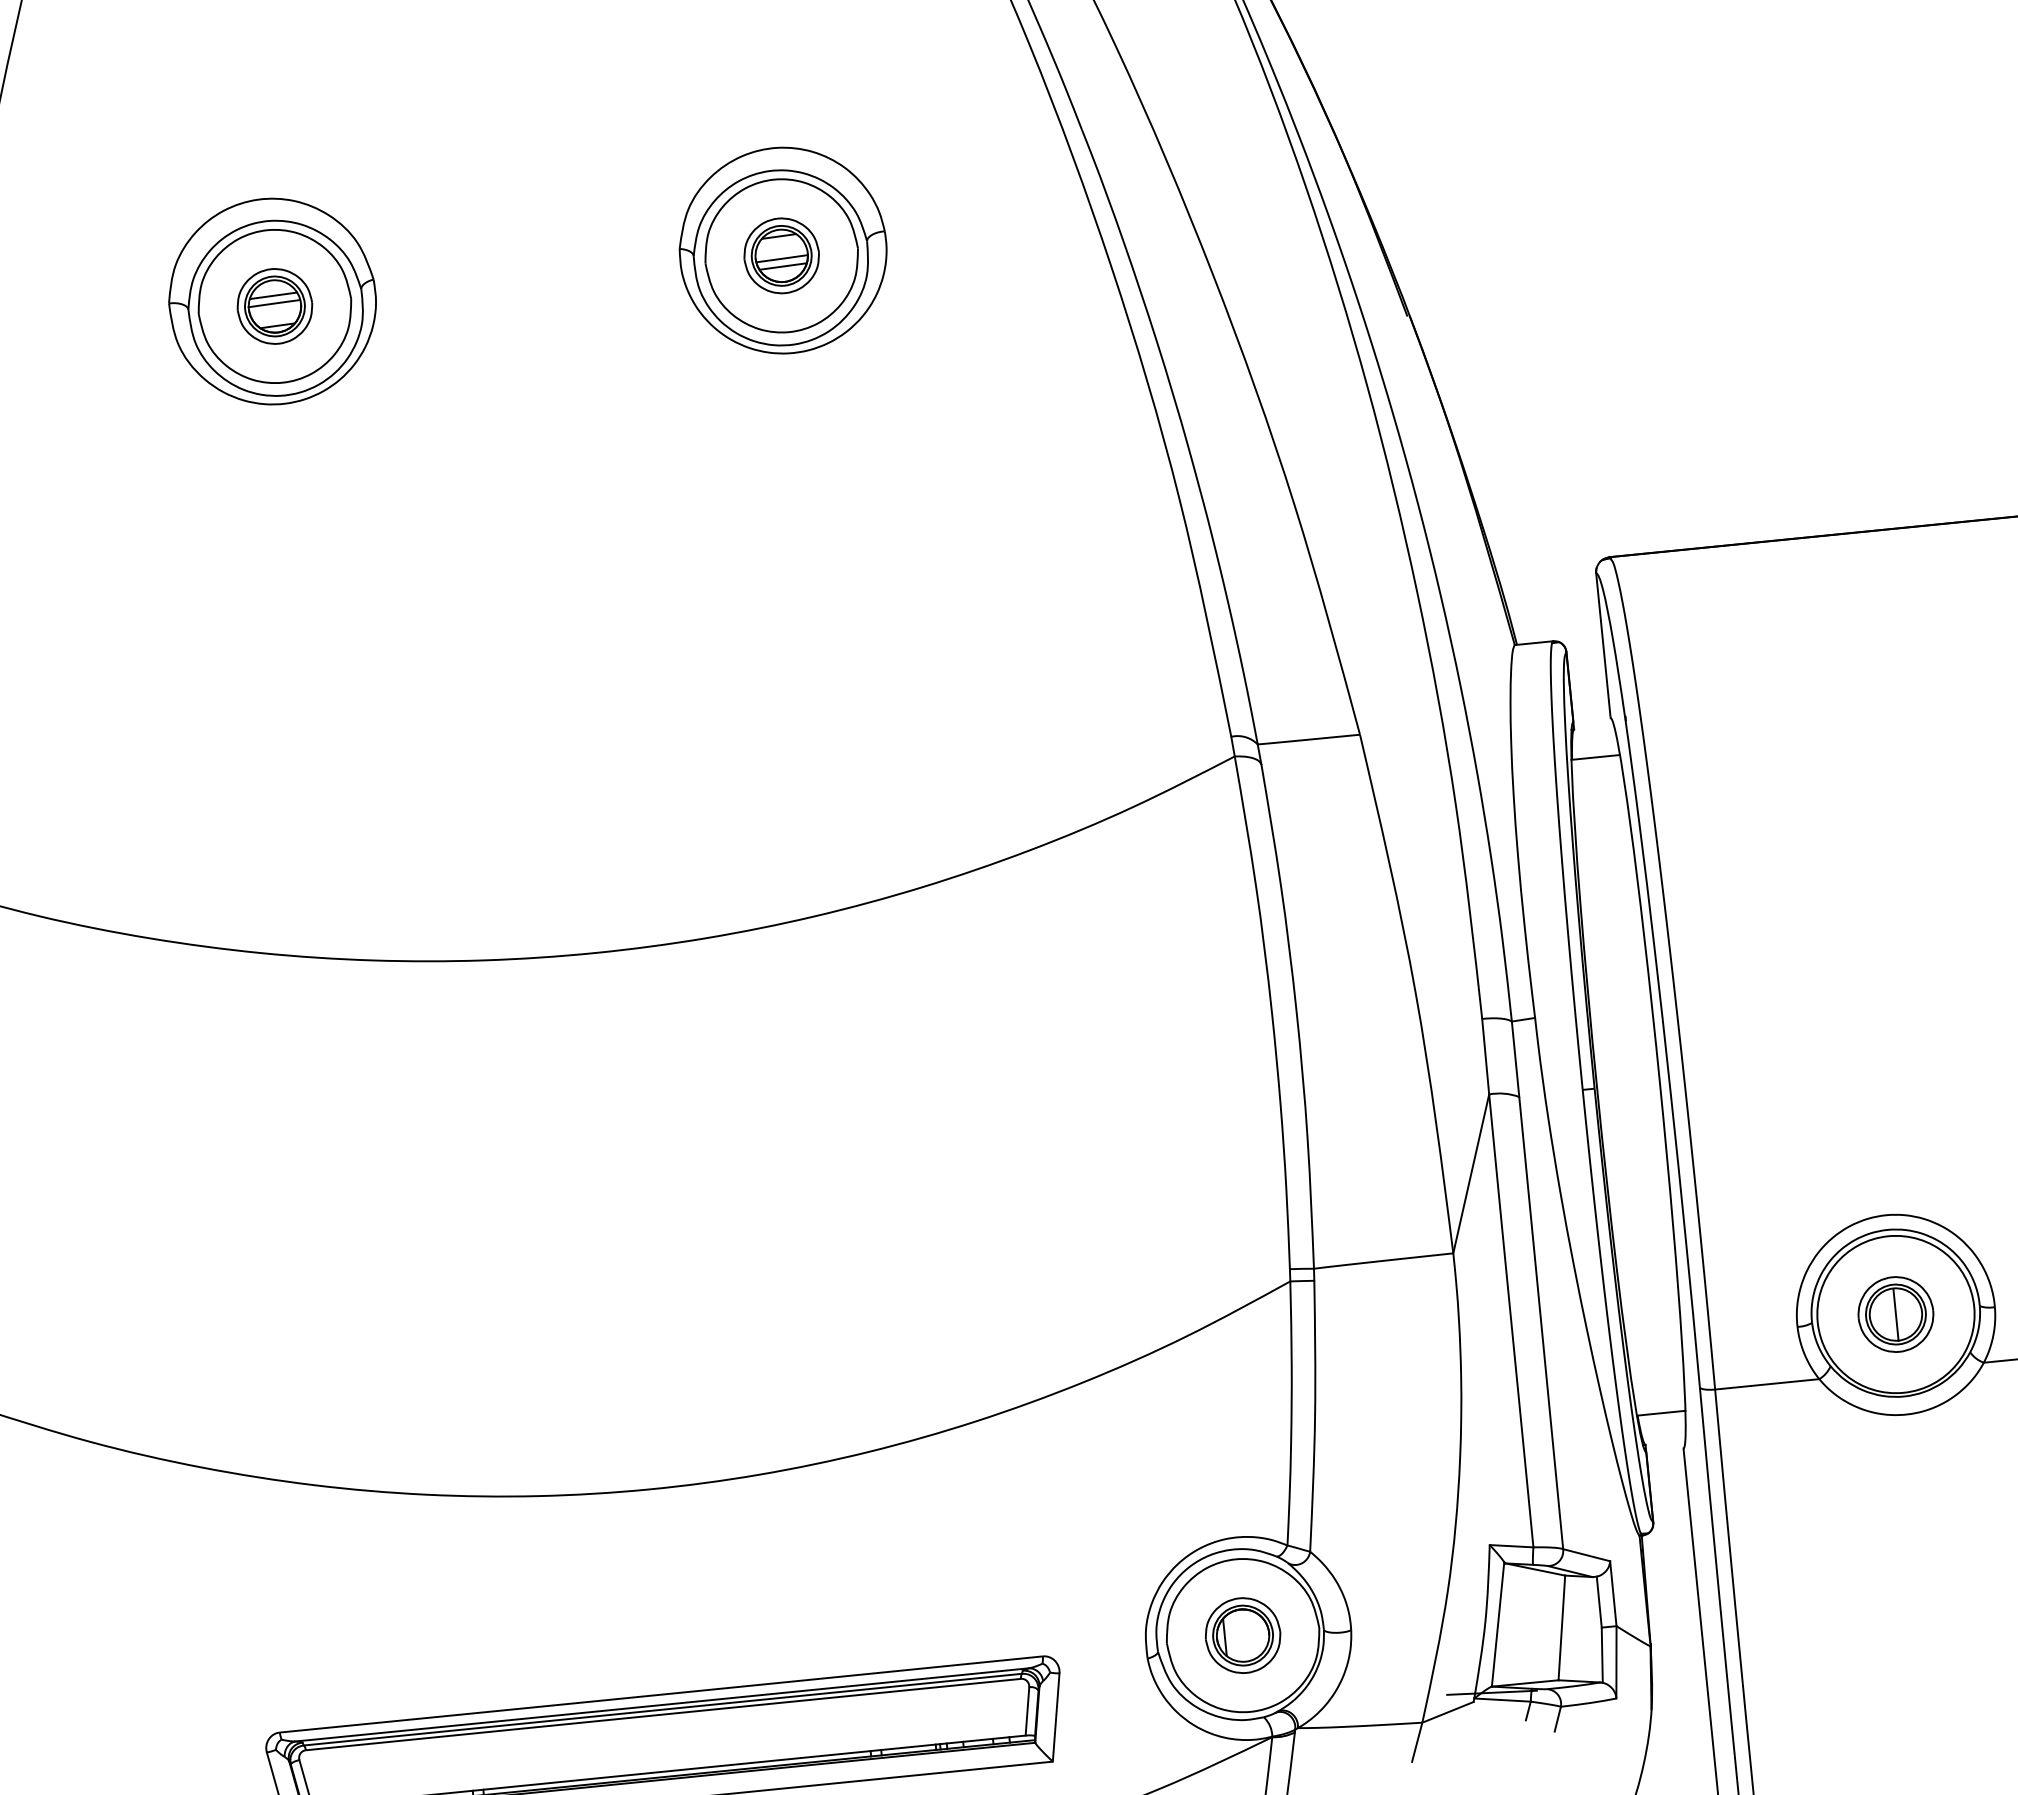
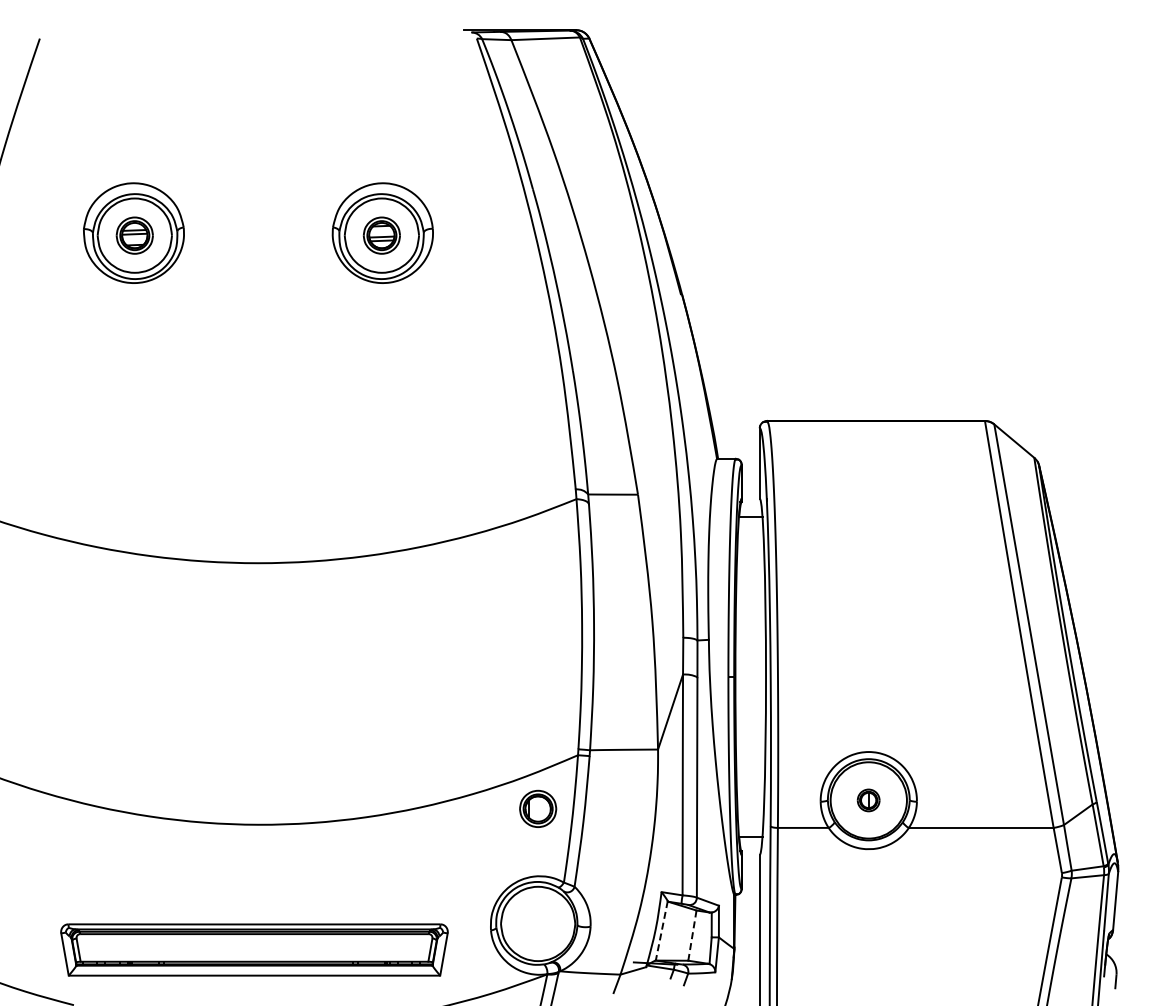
part: (1895, 1314) -> (868, 800), size x0.6
line: (1497, 1625) -> (661, 931), solid -> dashed
line: (1562, 1629) -> (692, 936), solid -> dashed
part: (1243, 1634) -> (538, 808), moved

